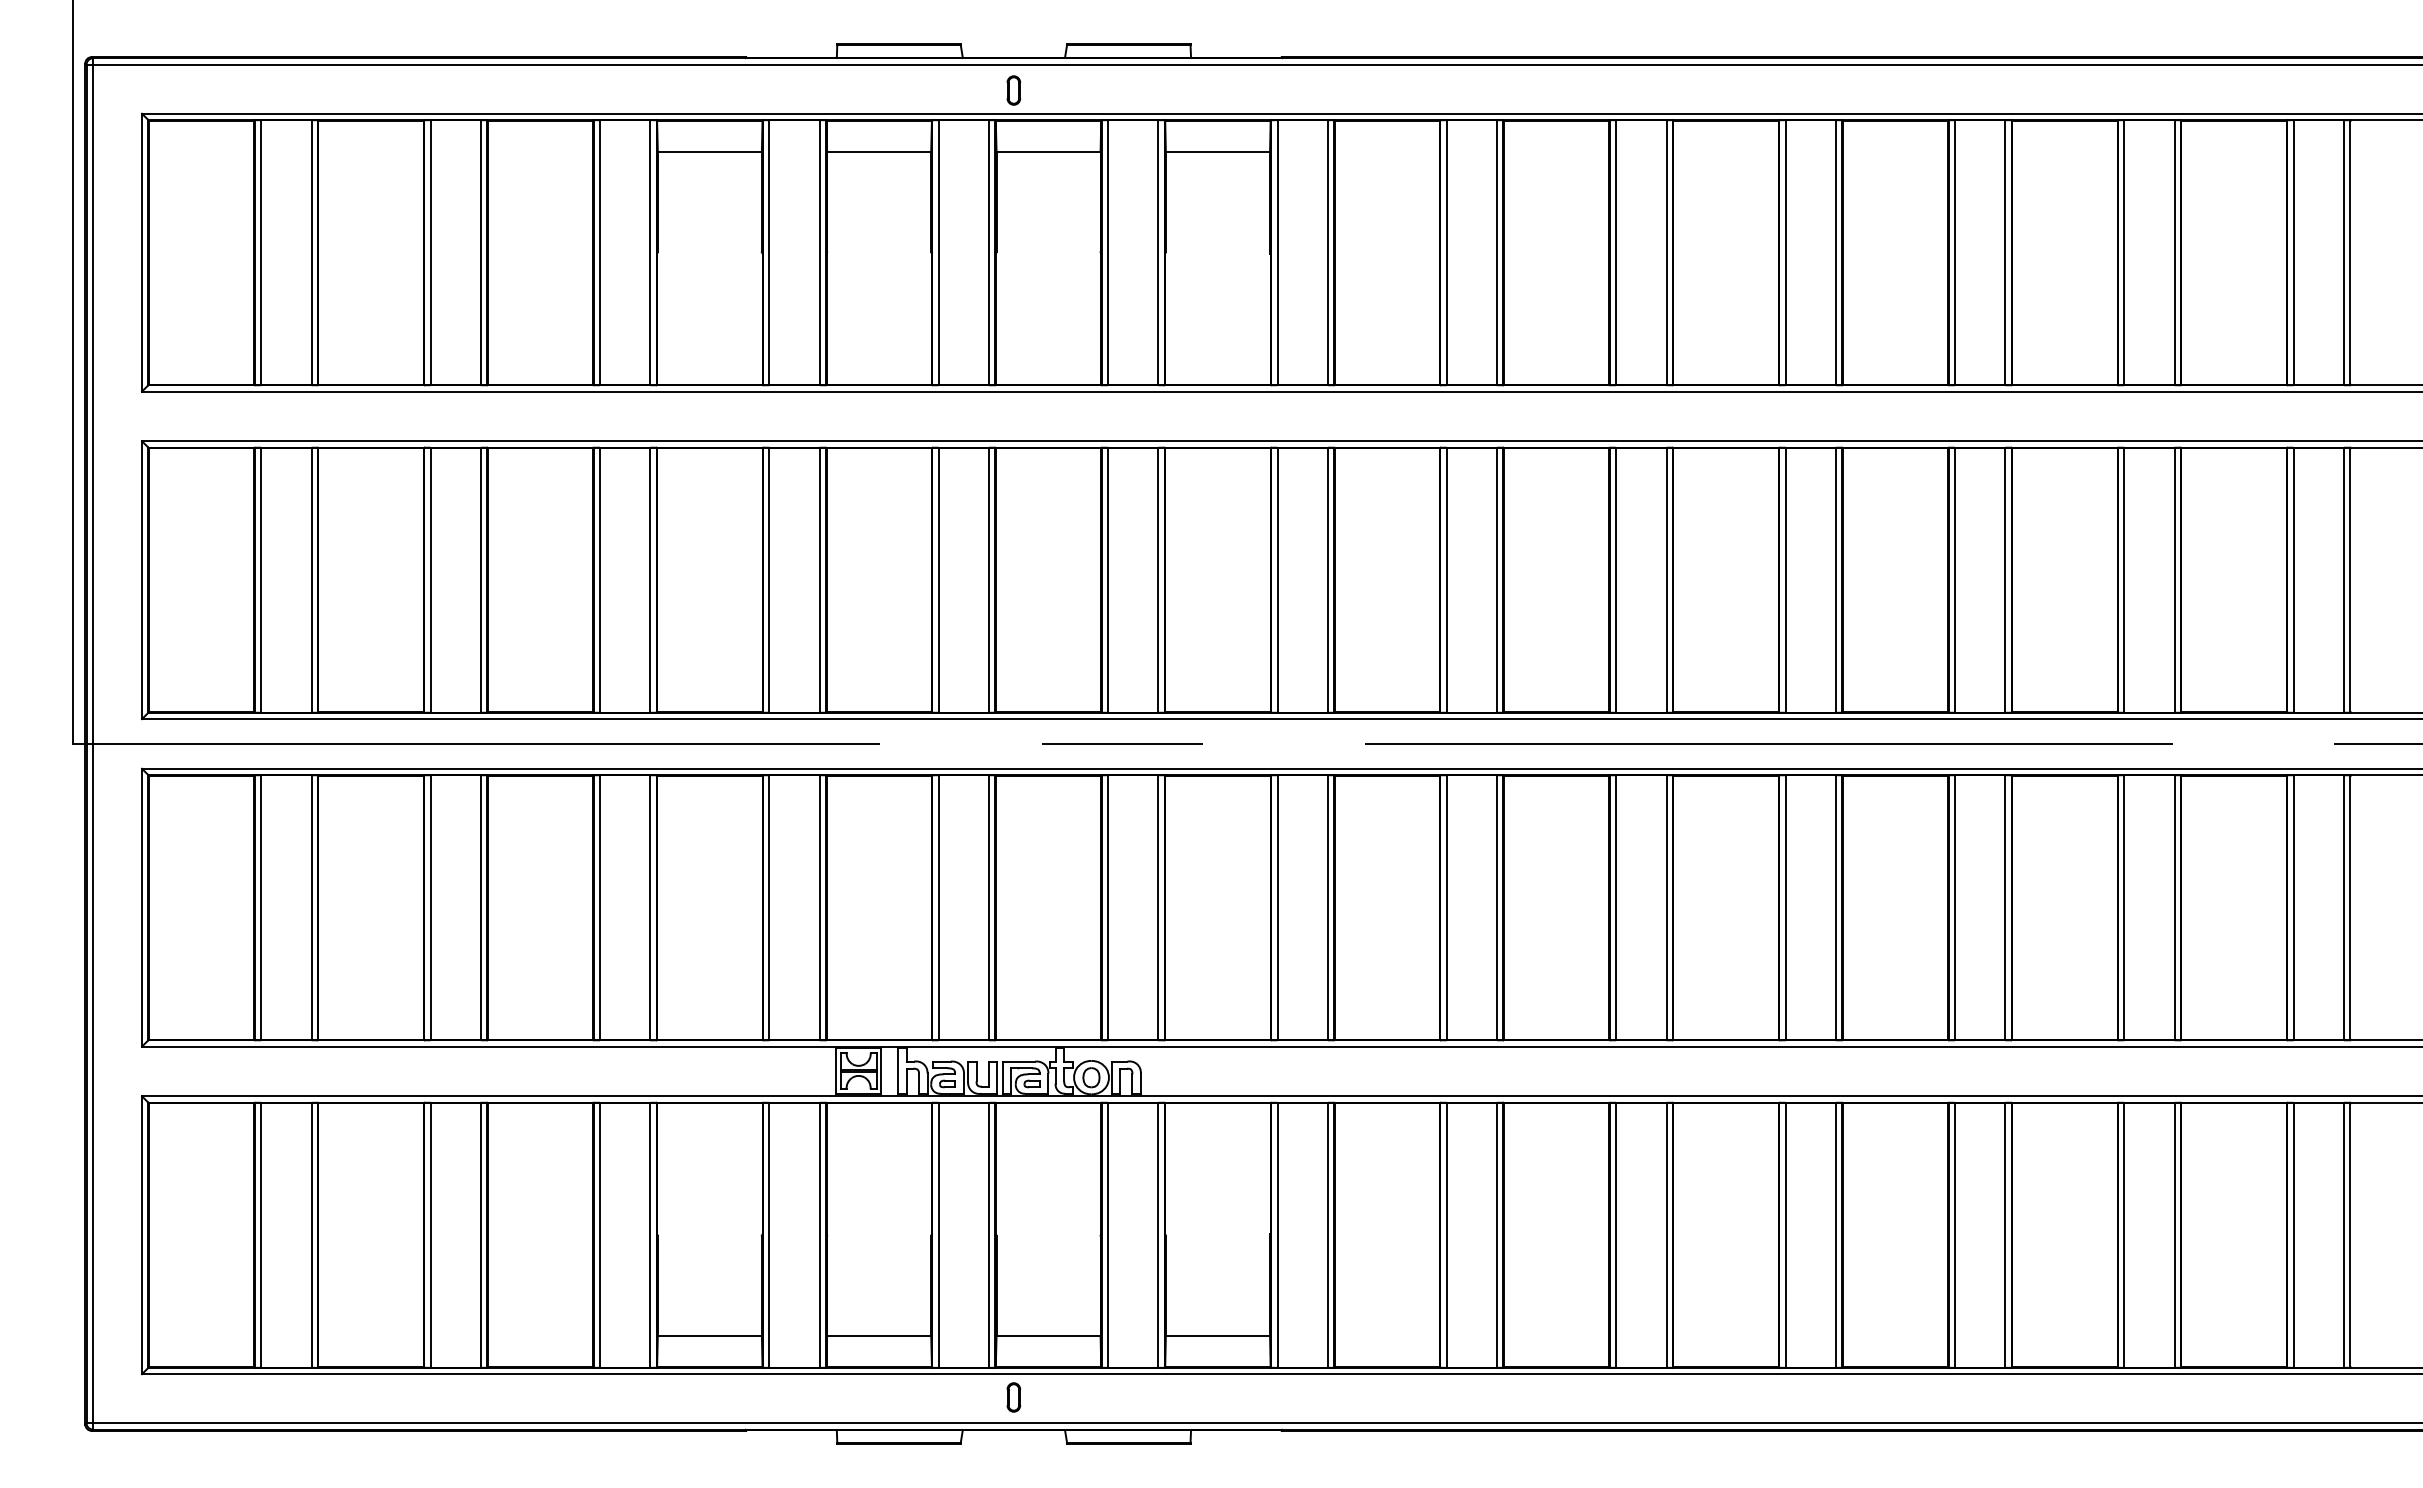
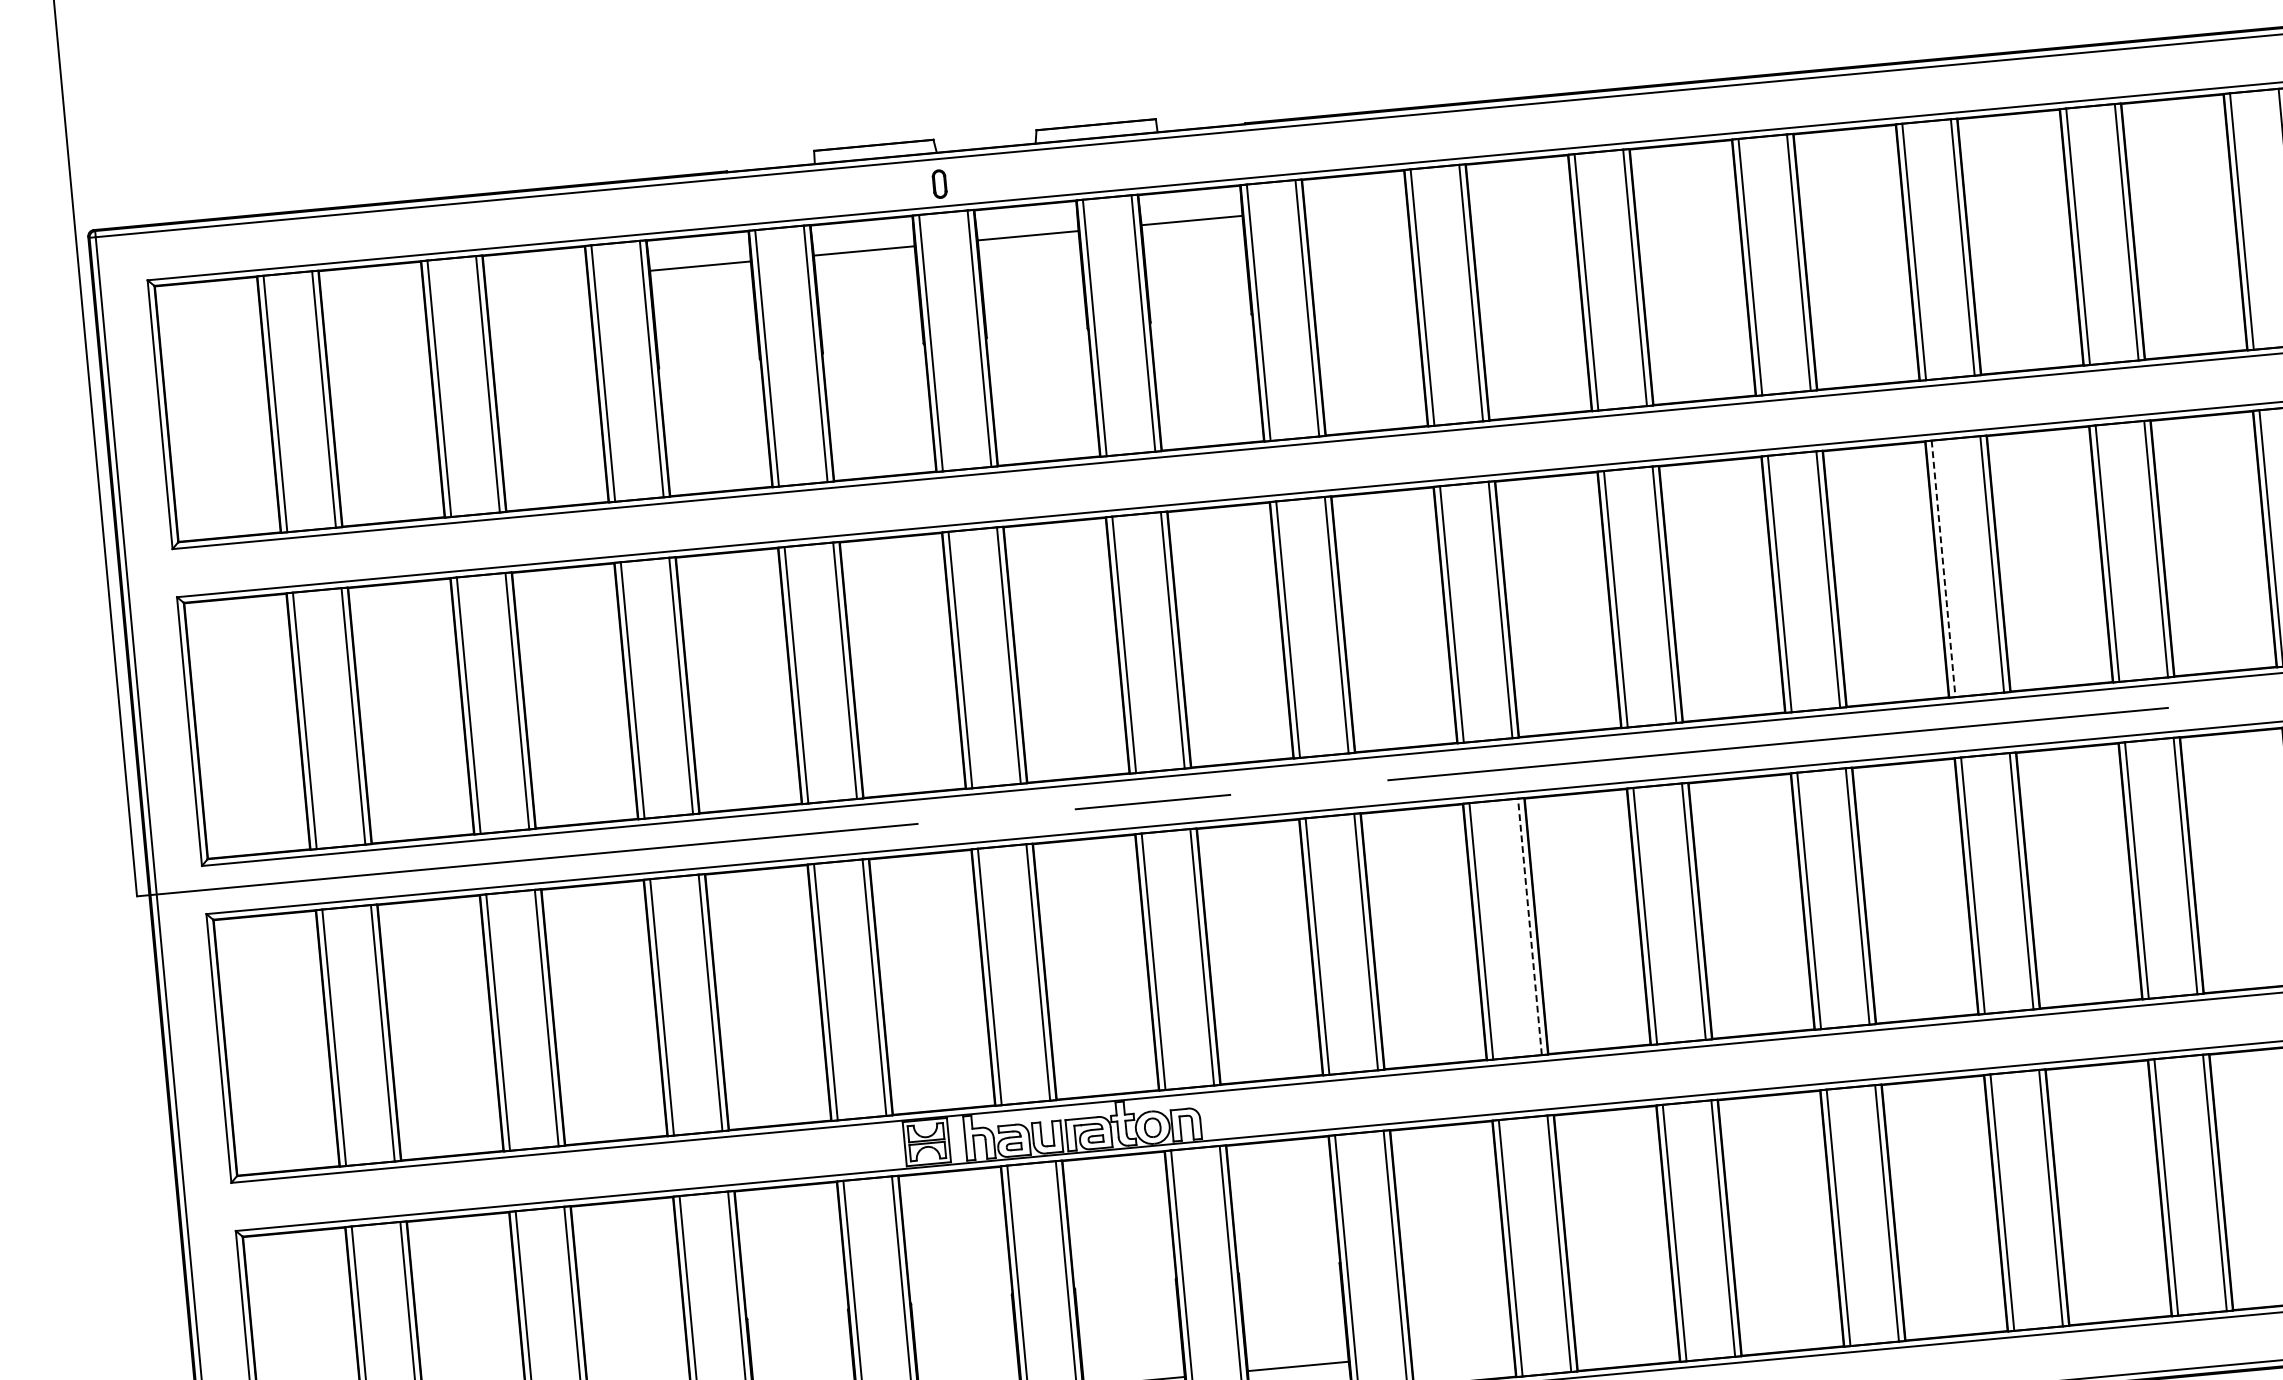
part: (1013, 90) -> (939, 184), moved
line: (1954, 580) -> (1943, 569), solid -> dashed
line: (1497, 907) -> (1530, 926), solid -> dashed

